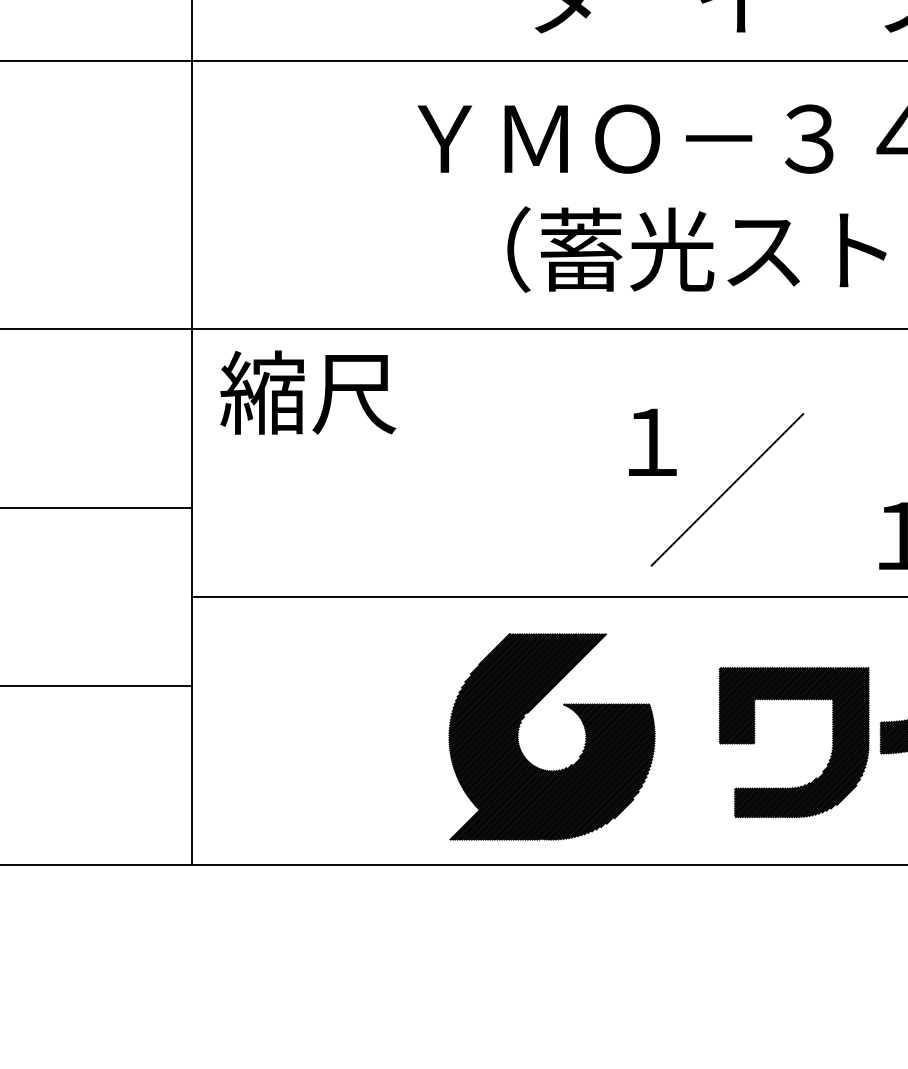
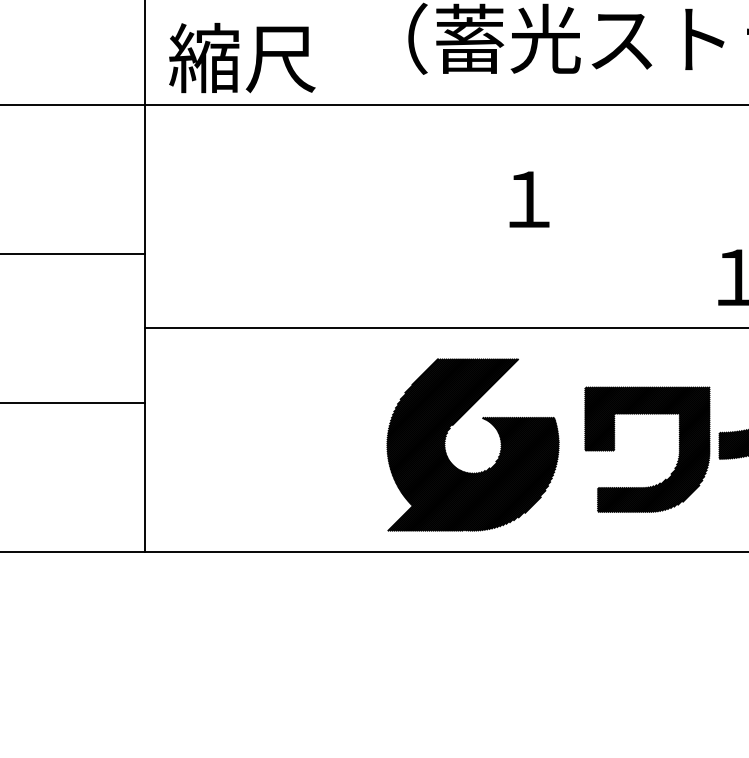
text: (308, 392) -> (242, 57), moved
line: (727, 489) -> (591, 238), removed
part: (528, 713) -> (453, 425), moved

